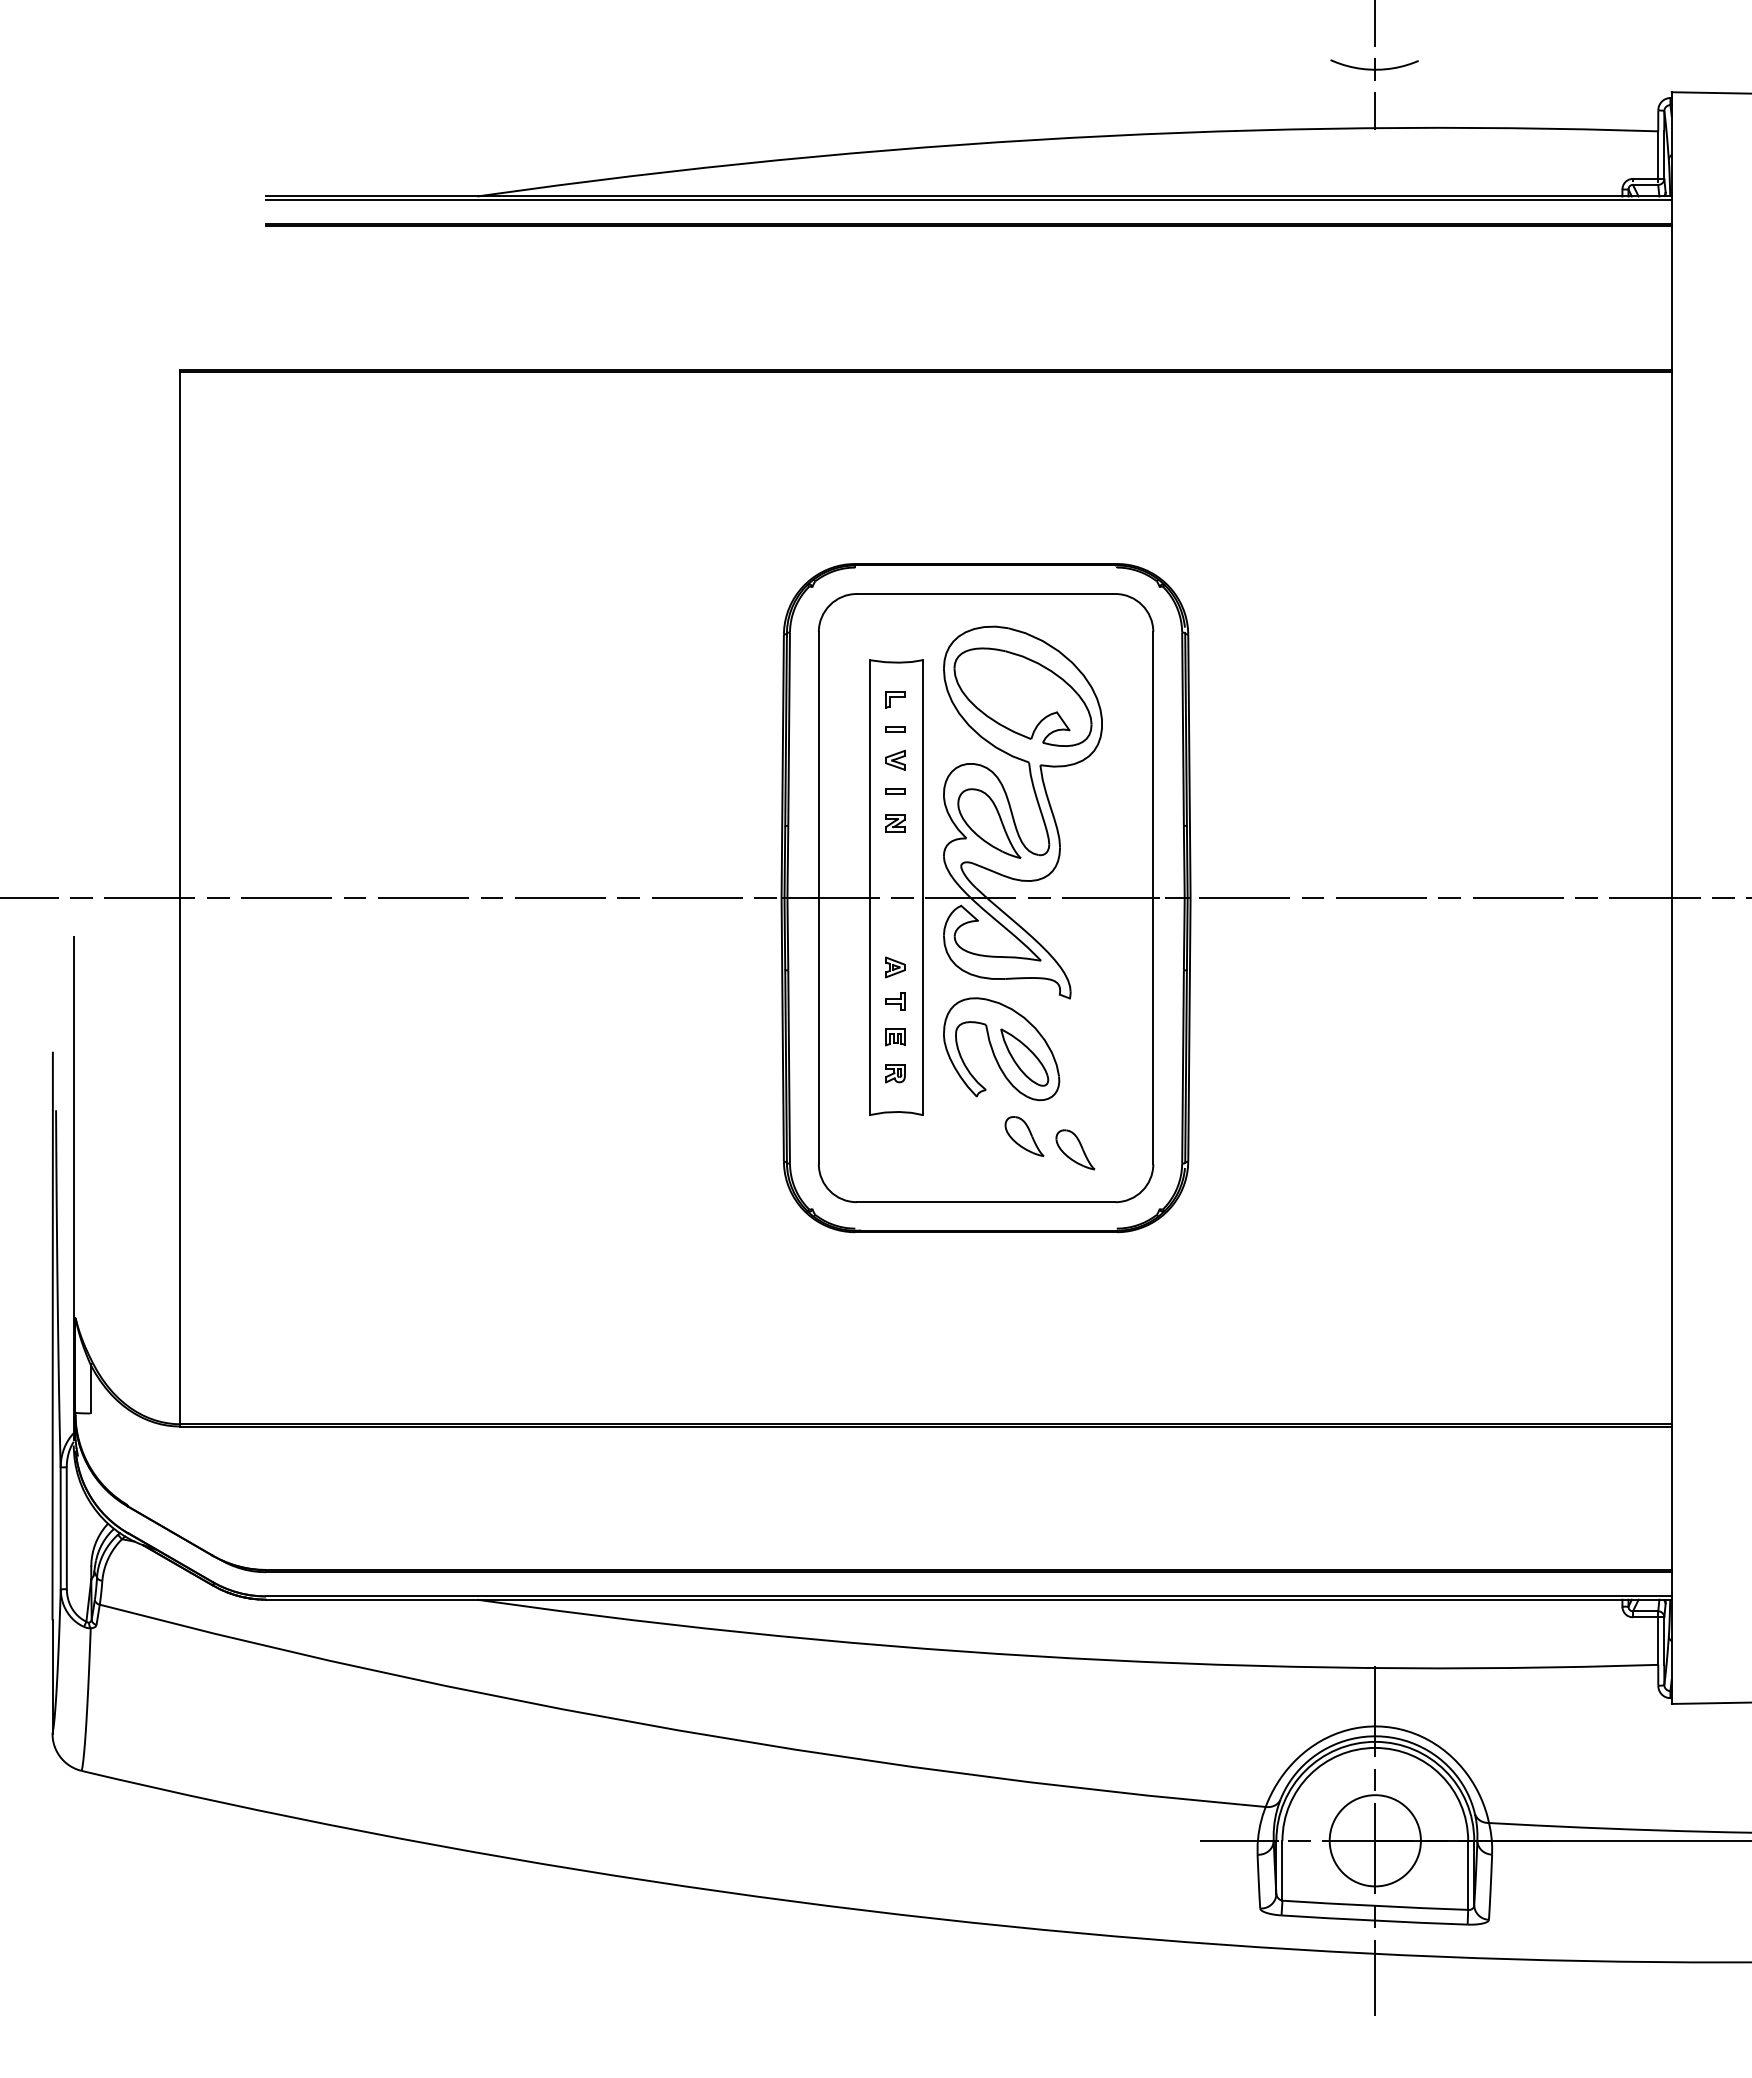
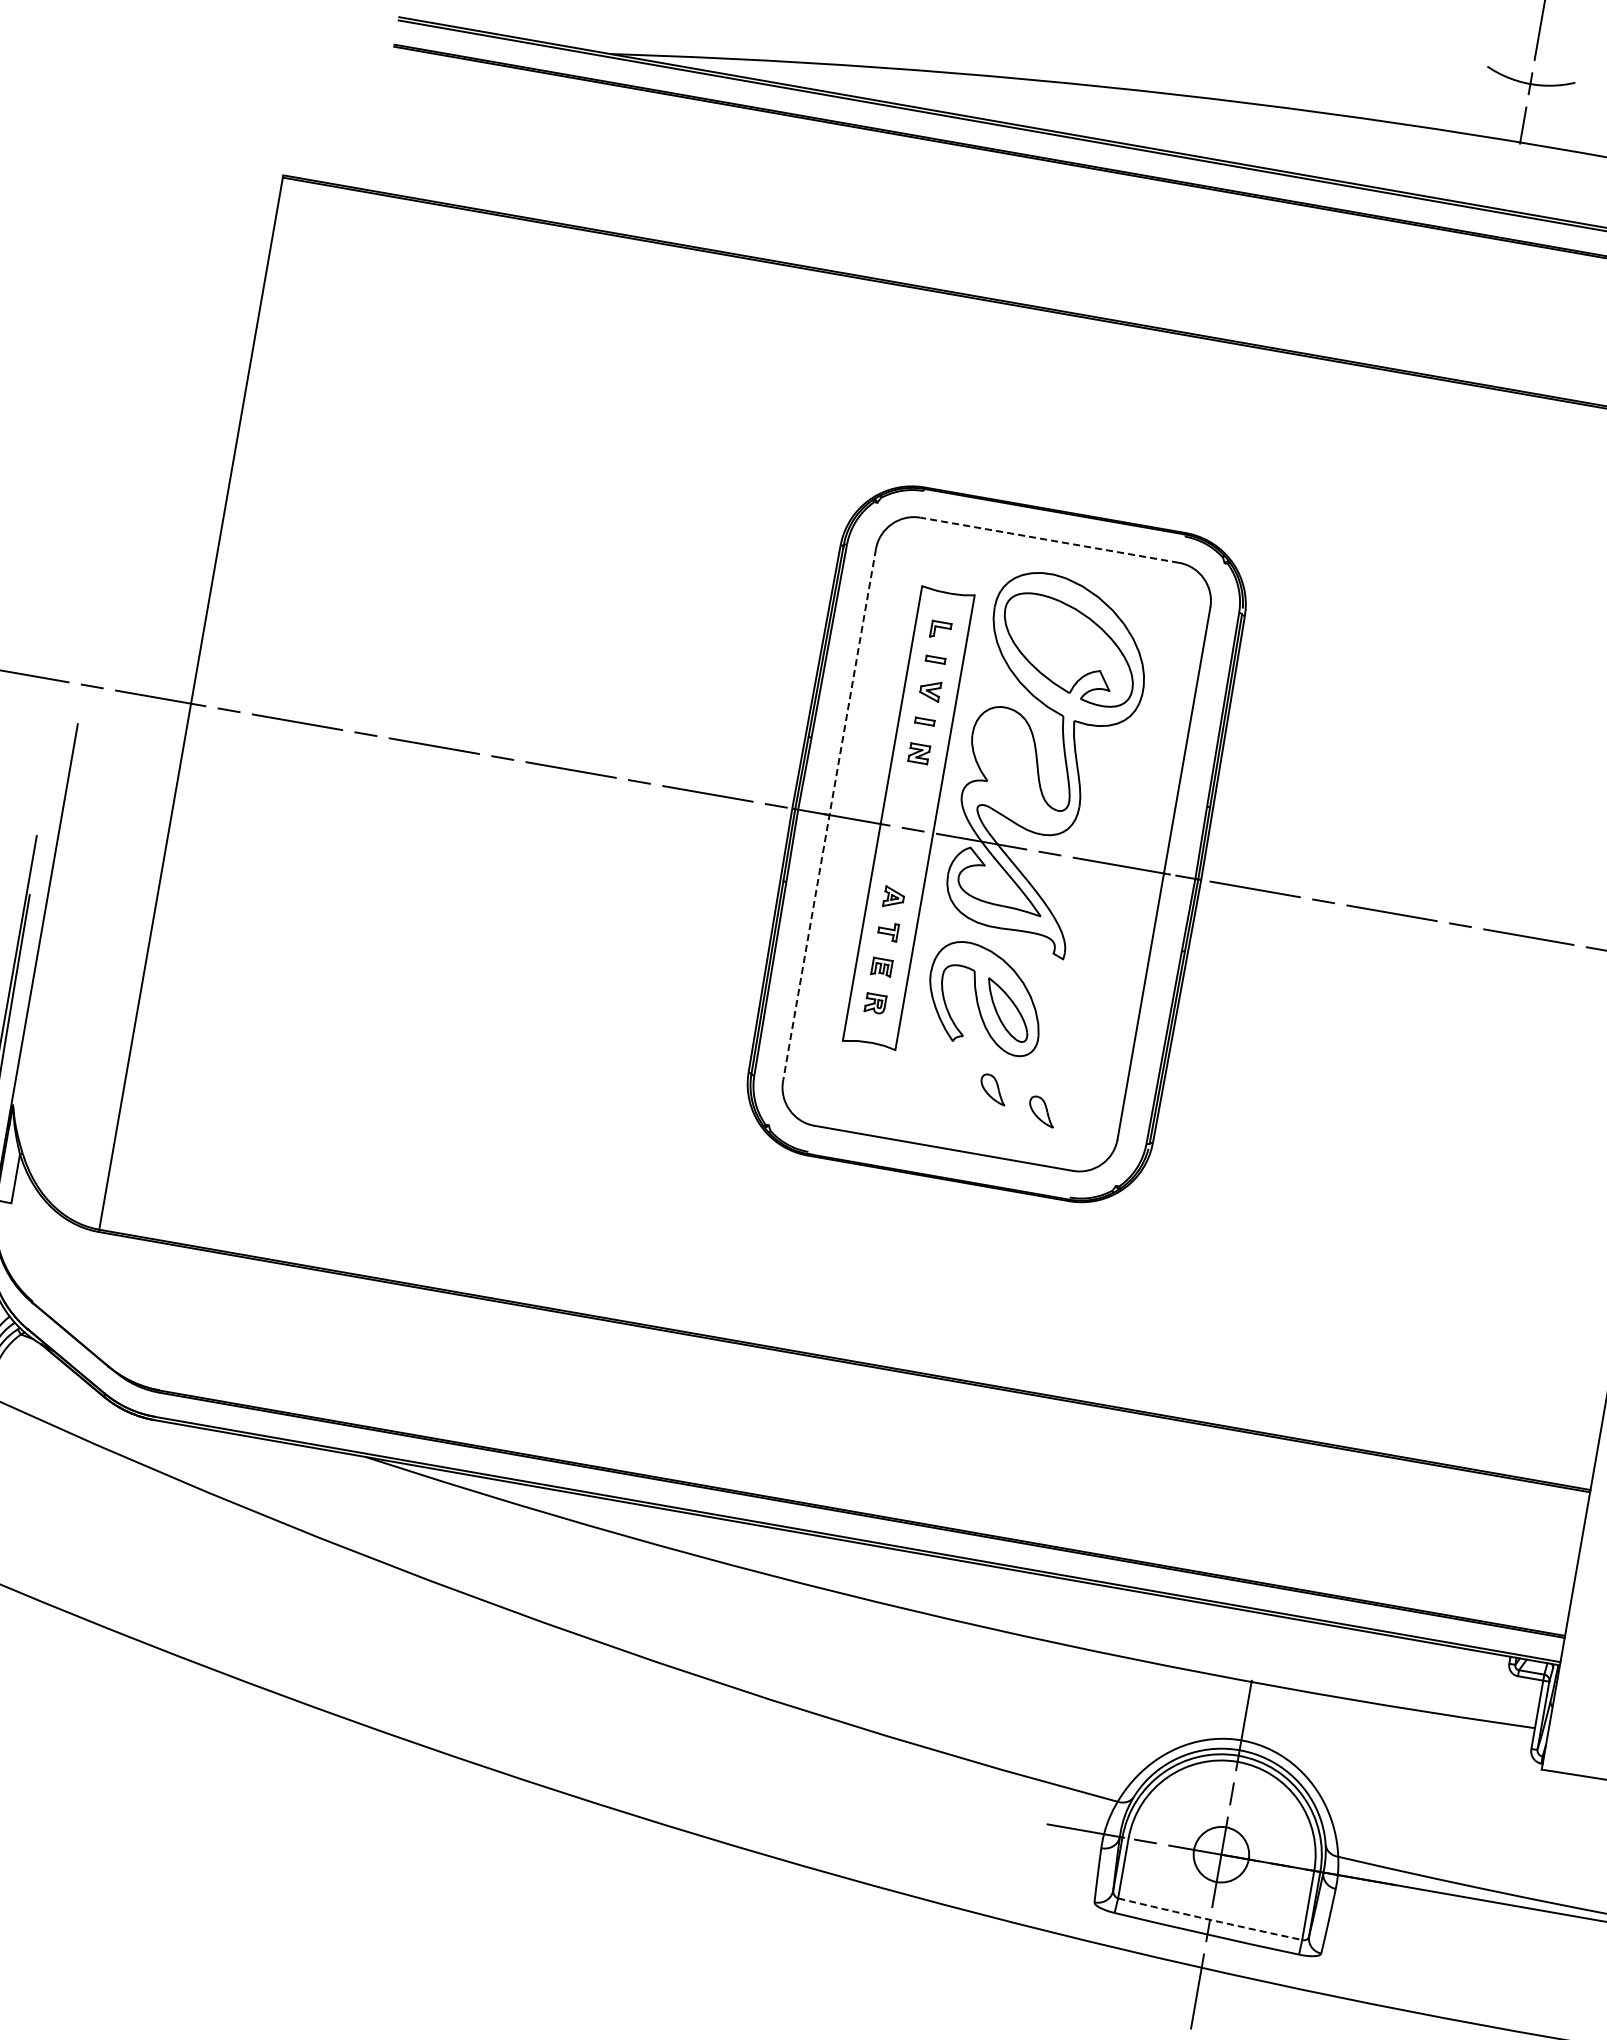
line: (985, 594) -> (1049, 540), solid -> dashed
part: (989, 823) -> (1013, 770), removed
line: (818, 898) -> (829, 815), solid -> dashed
part: (1024, 1136) -> (993, 1089), size x0.7
part: (1075, 1149) -> (1042, 1111), size x0.7
circle: (1374, 1840) -> (1220, 1854), size x0.6
arc: (1375, 1905) -> (1210, 1919), solid -> dashed

